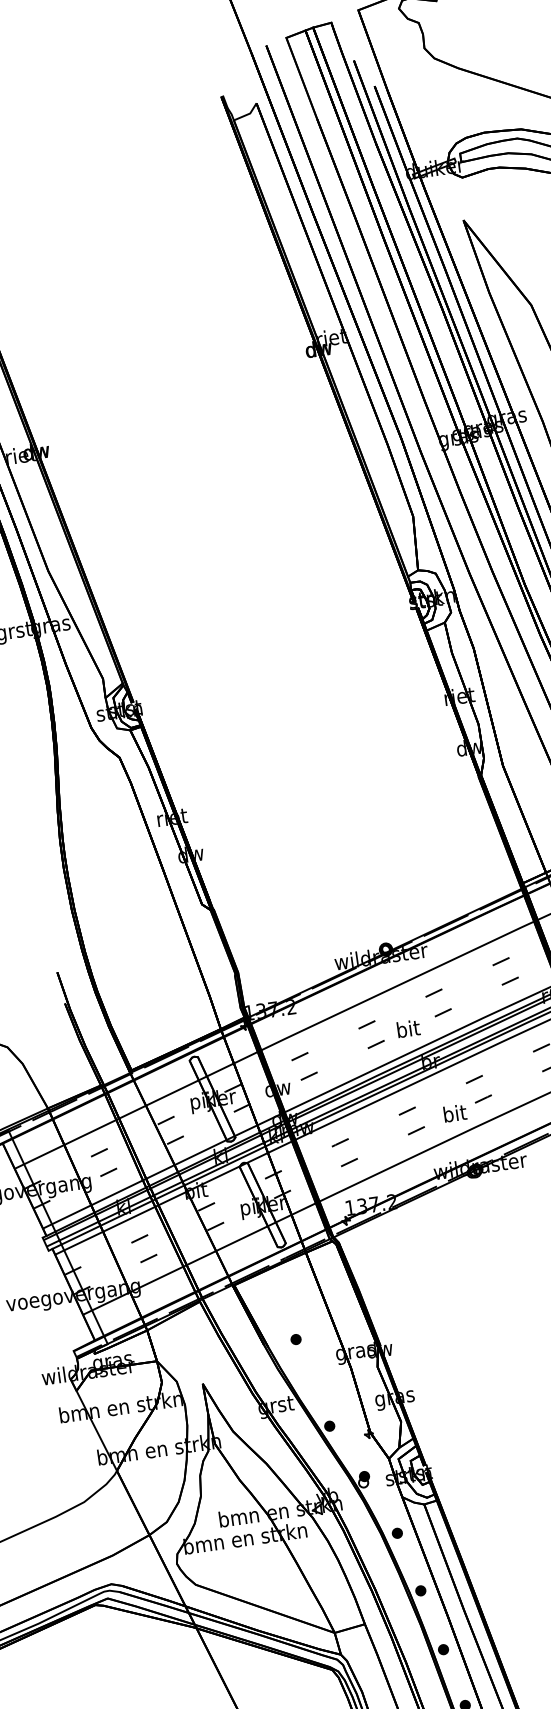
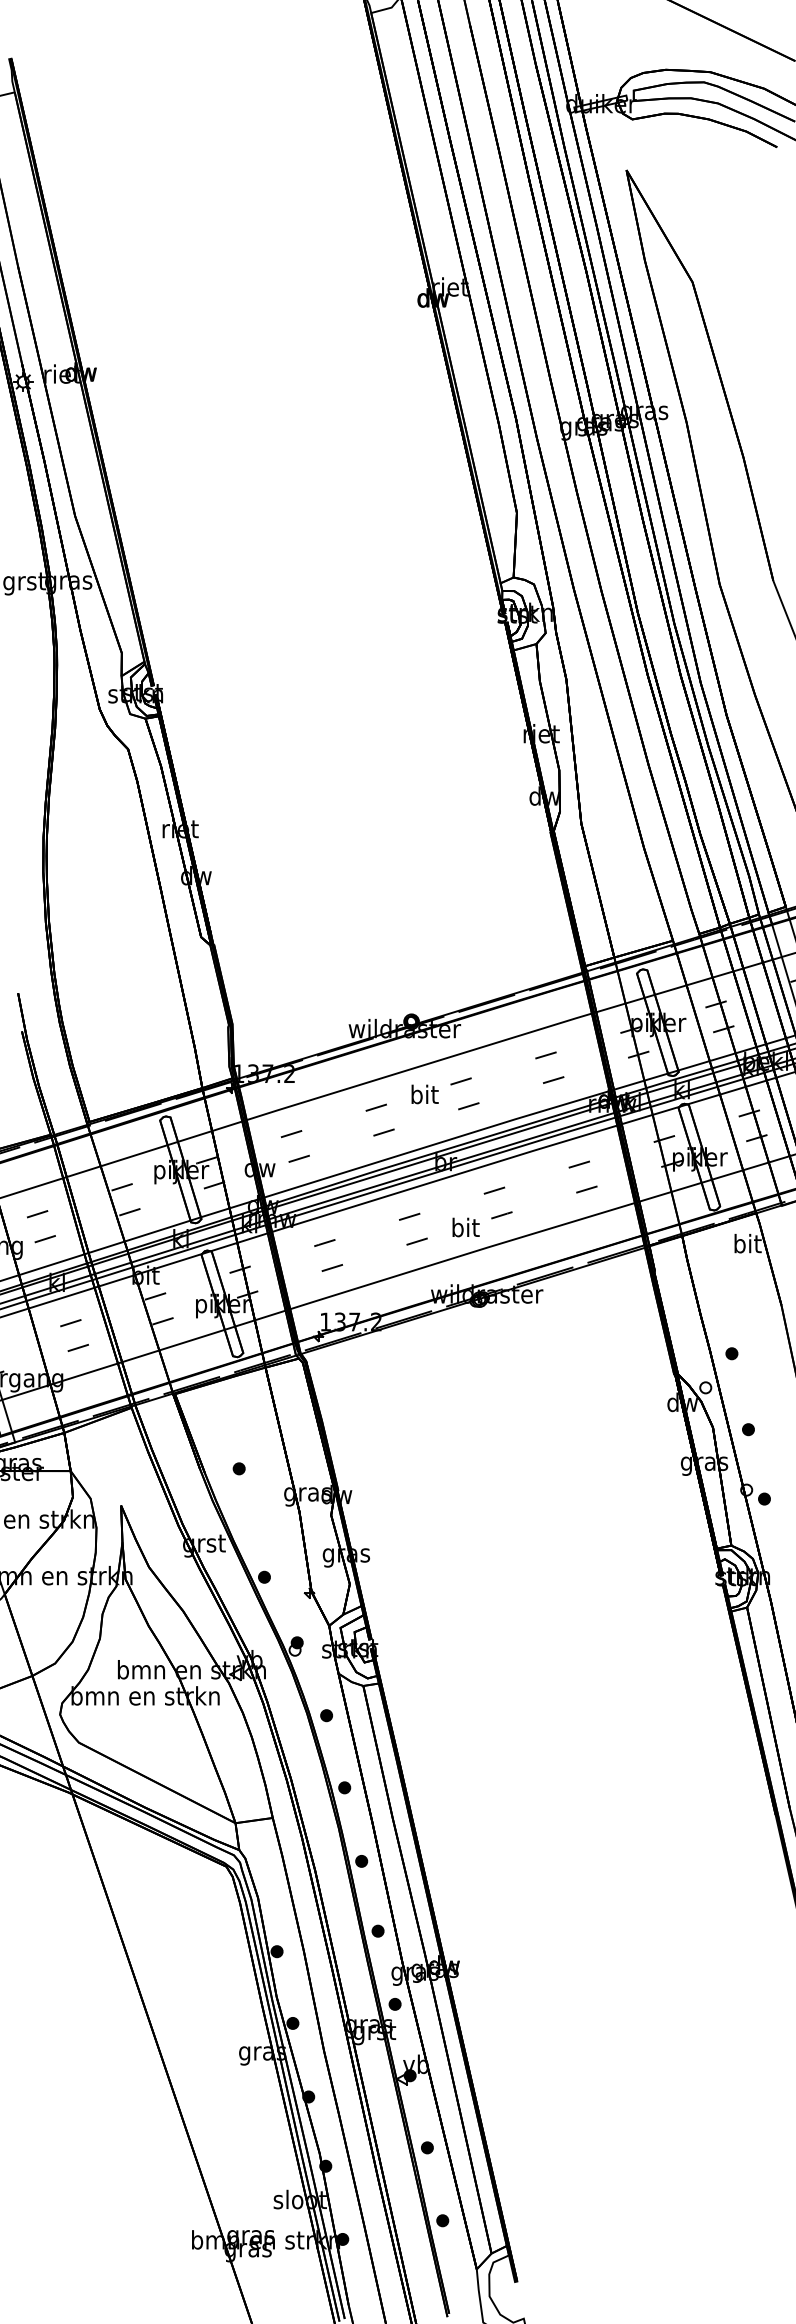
text: (408, 1028) -> (424, 1094), moved

